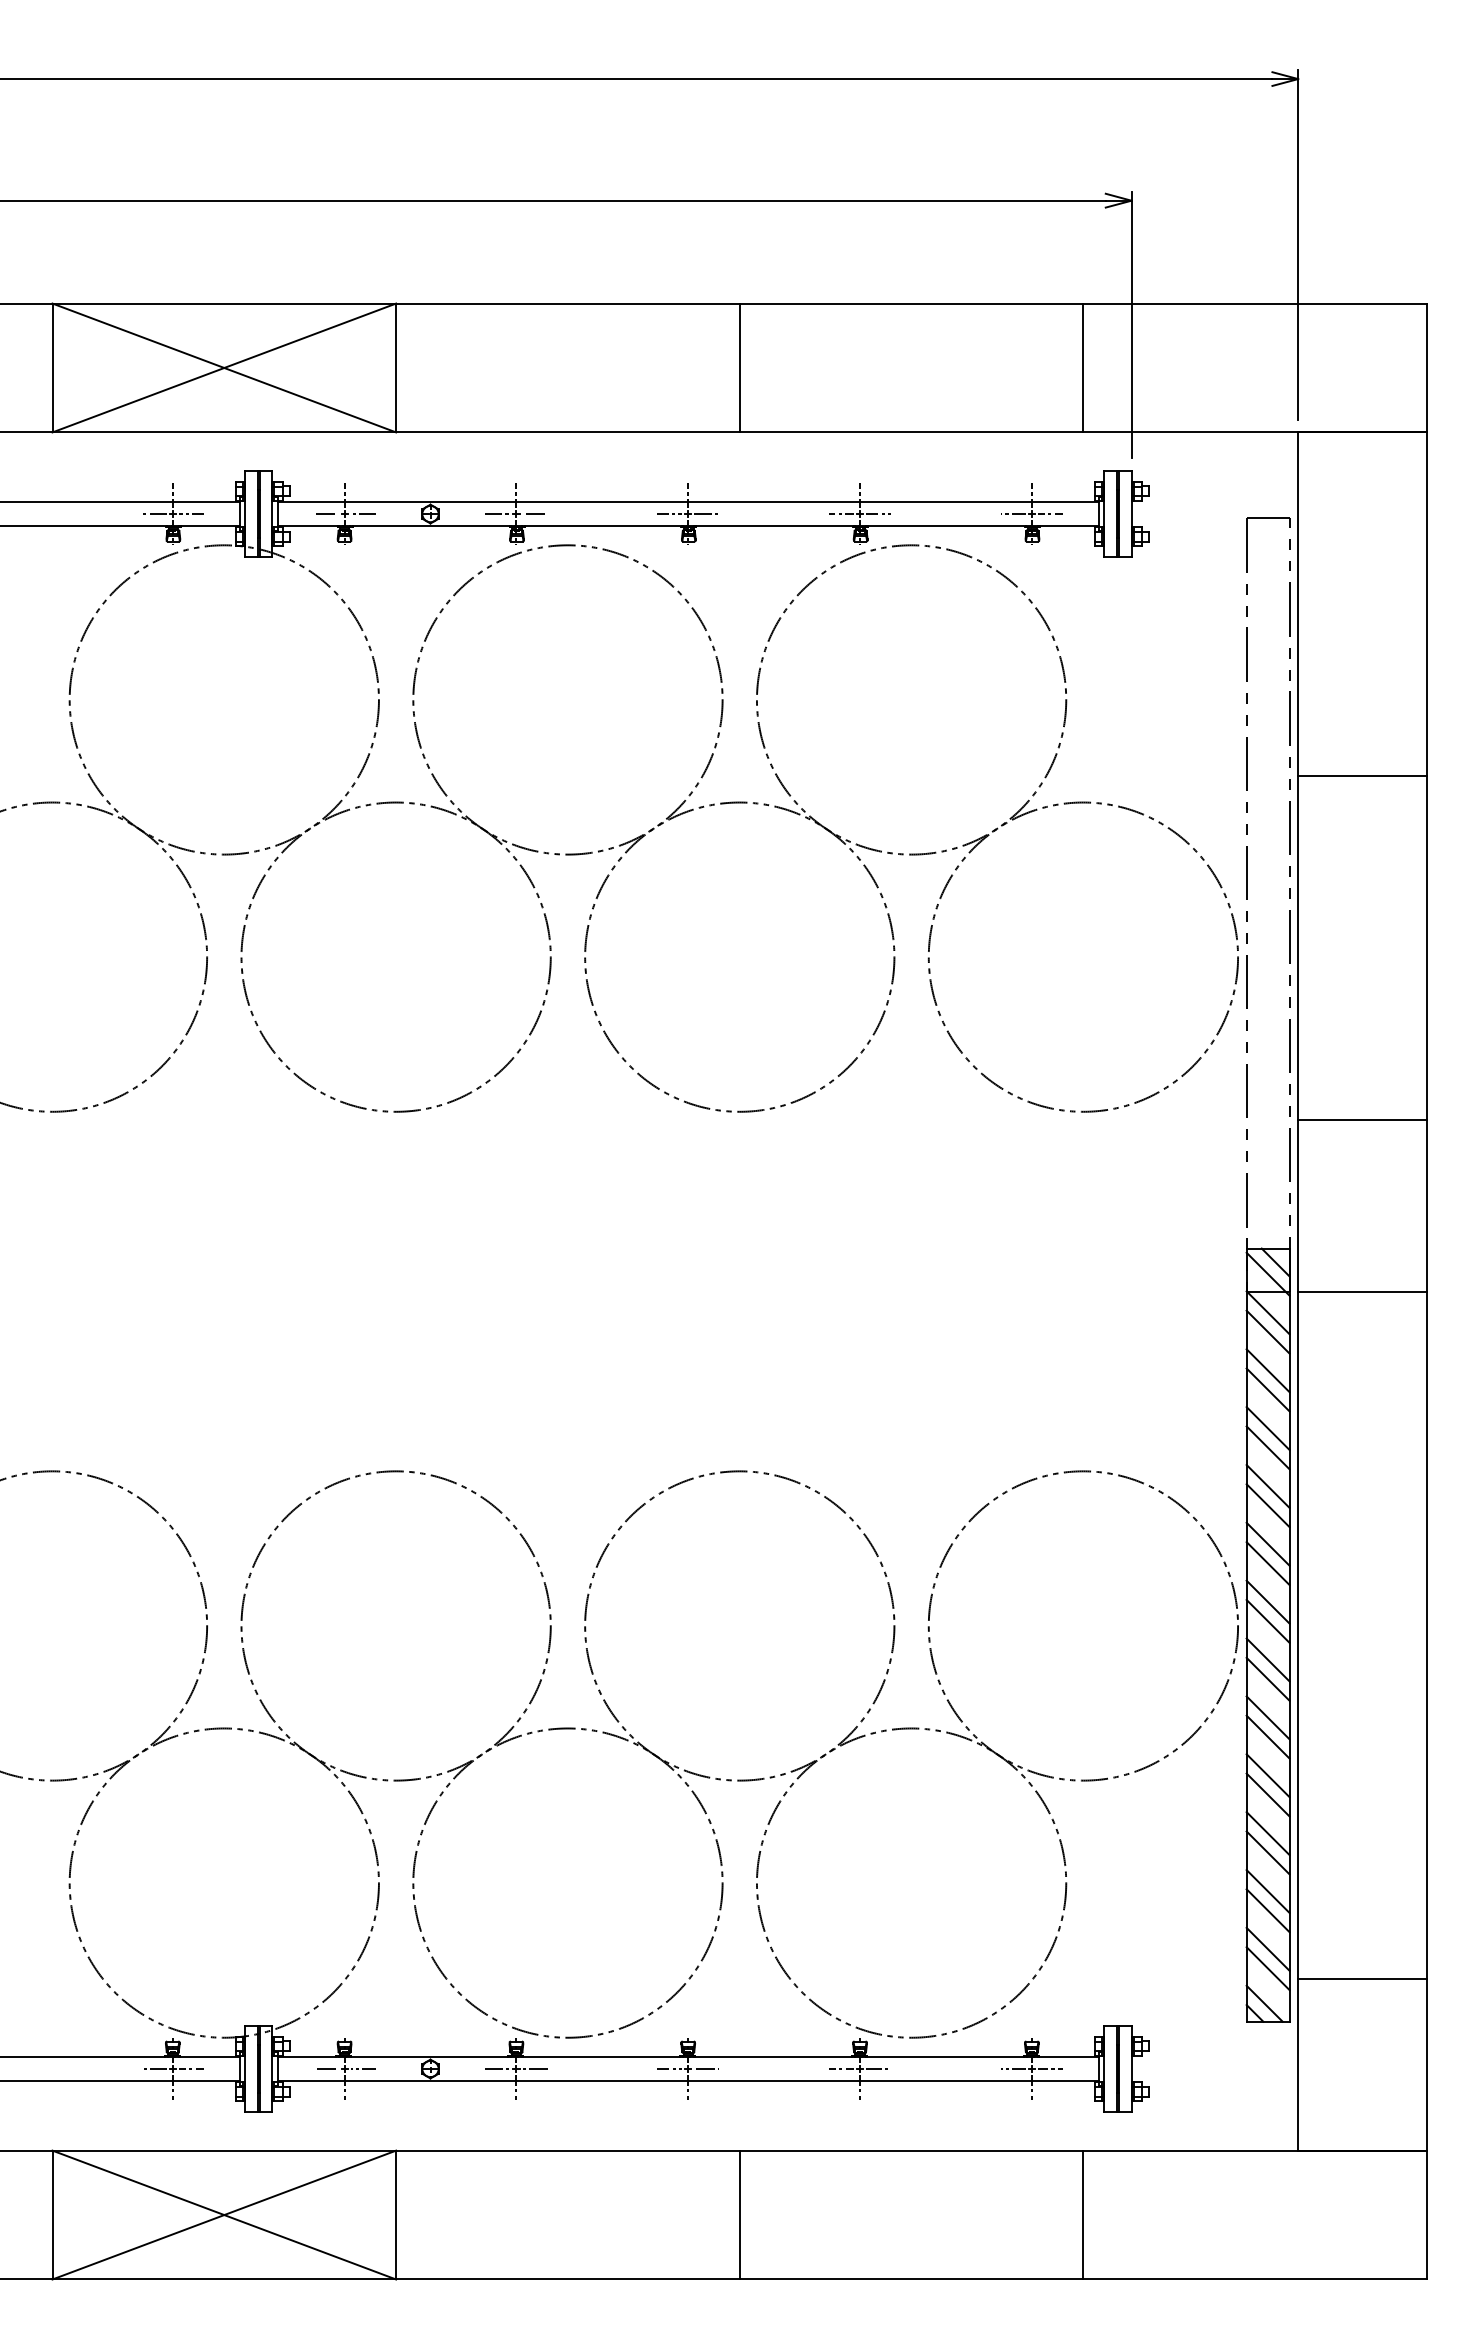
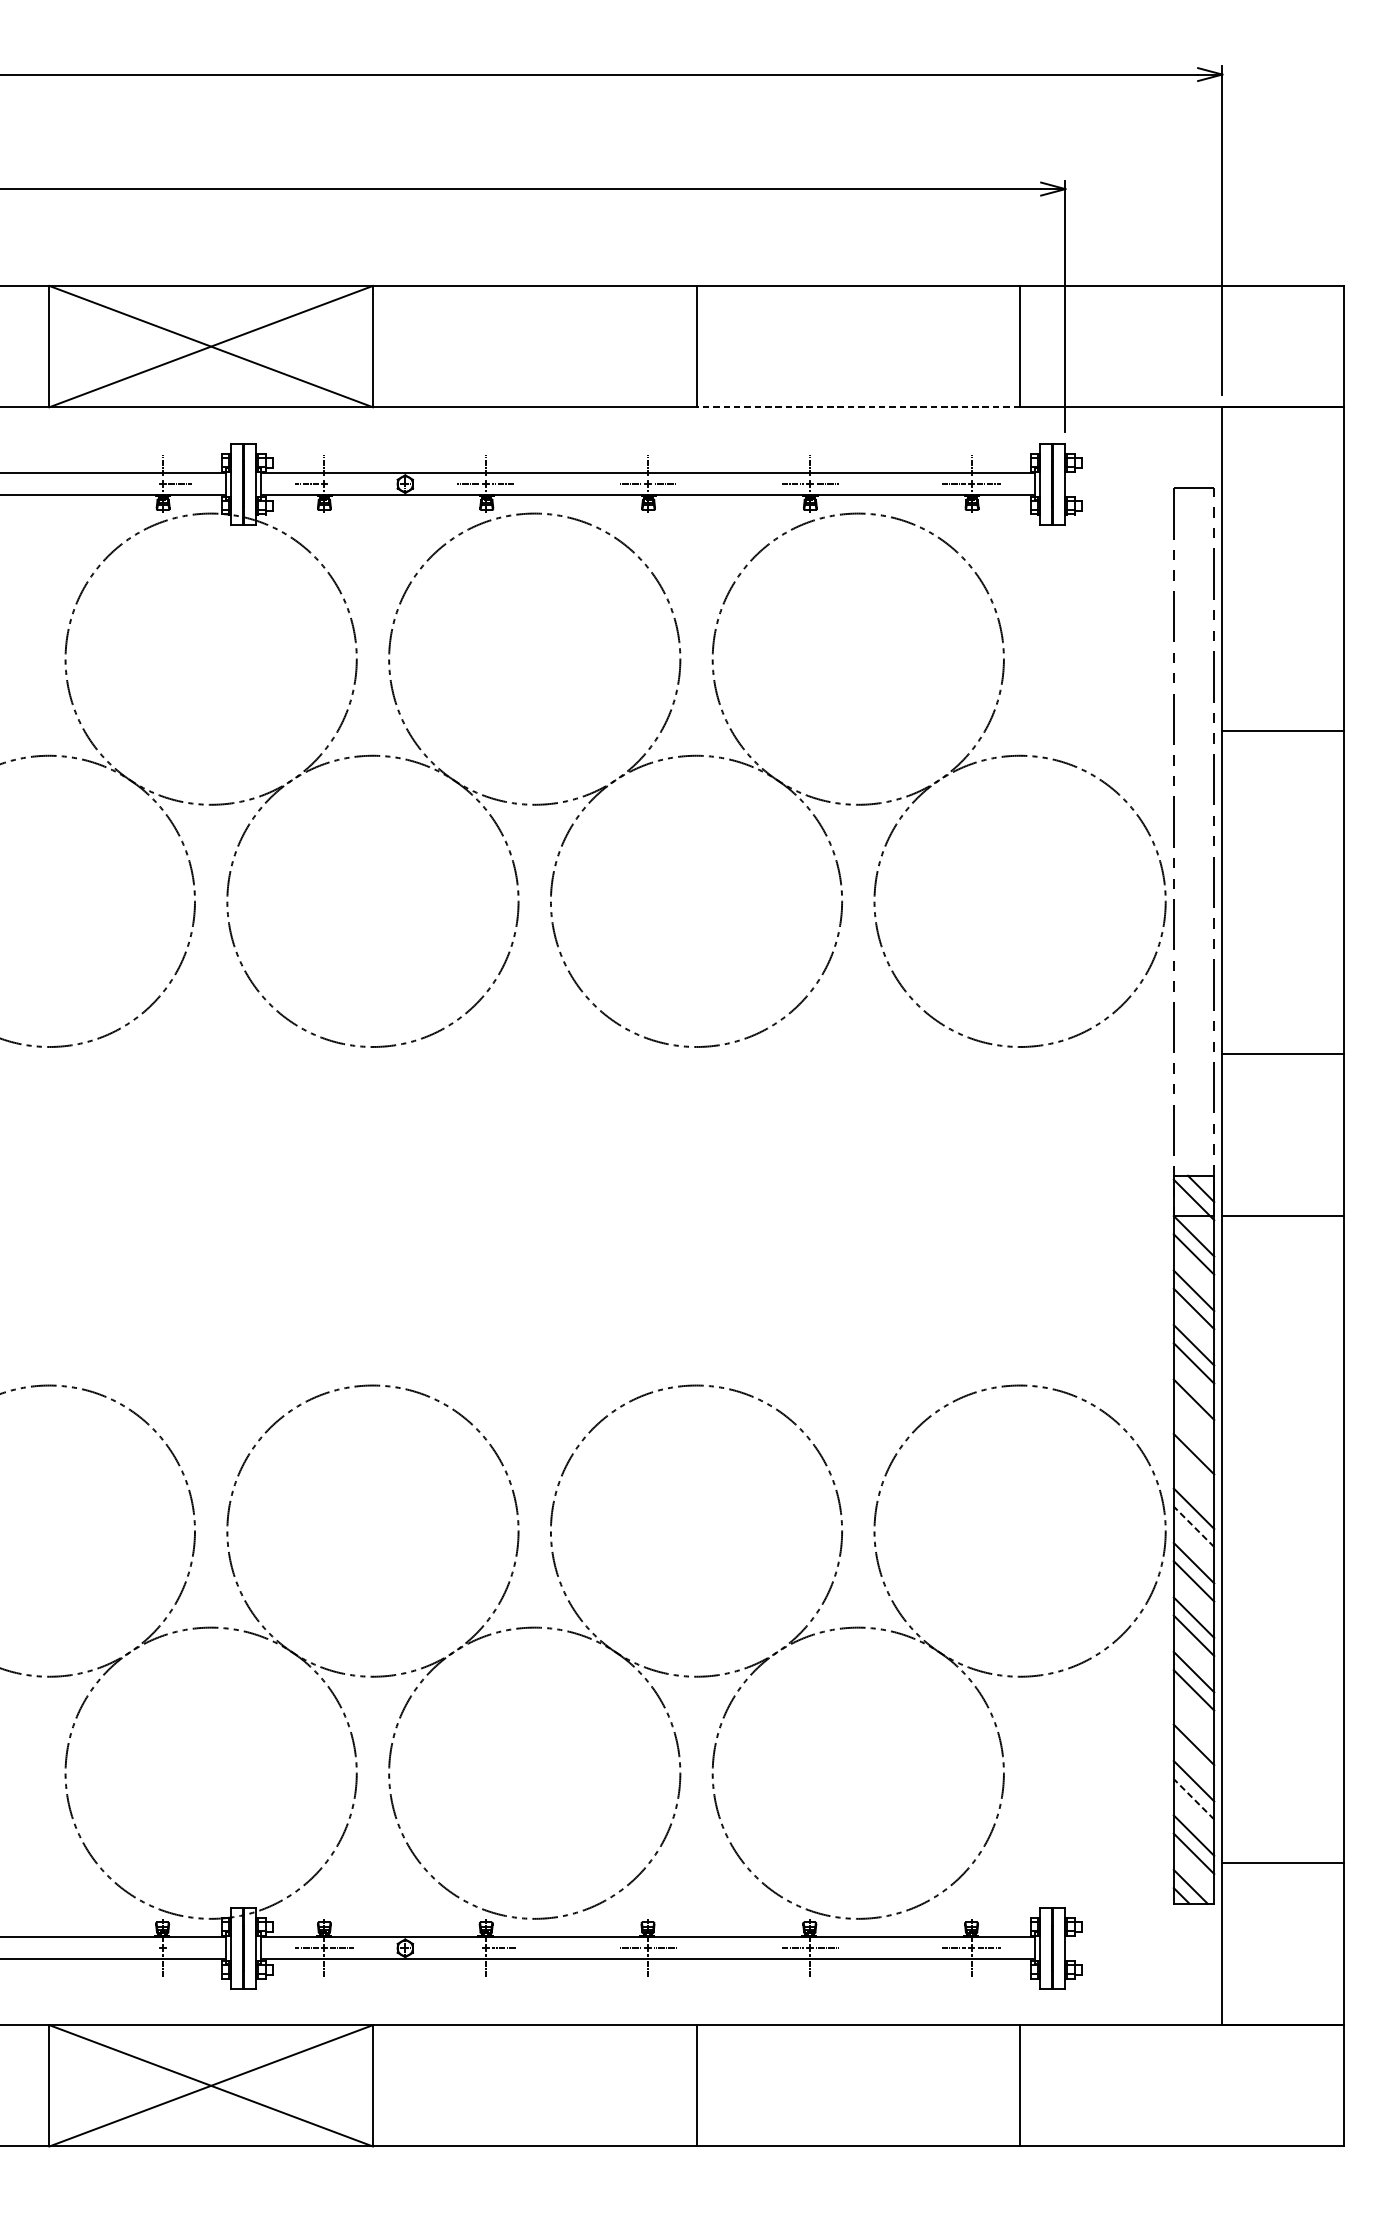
line: (911, 432) -> (858, 407), solid -> dashed
line: (153, 514) -> (144, 484), removed
line: (362, 514) -> (341, 484), removed
line: (1267, 1505) -> (1193, 1417), removed
line: (1267, 1563) -> (1193, 1472), removed
line: (1267, 1621) -> (1193, 1526), solid -> dashed
line: (1267, 1833) -> (1193, 1726), removed
line: (1267, 1910) -> (1193, 1799), solid -> dashed
line: (153, 2069) -> (144, 1948), removed
line: (190, 2069) -> (179, 1948), removed
line: (497, 2069) -> (468, 1948), removed

